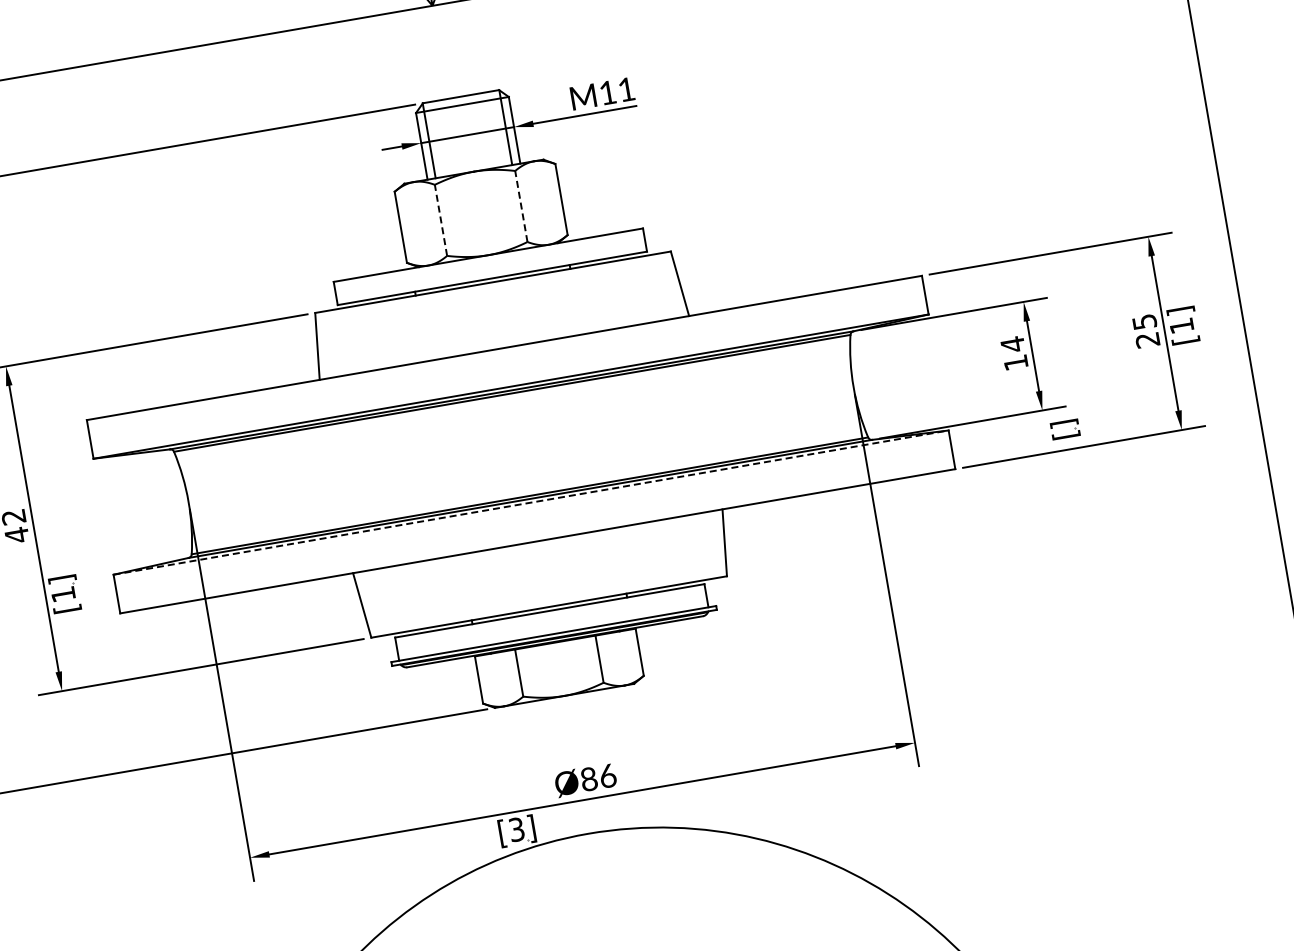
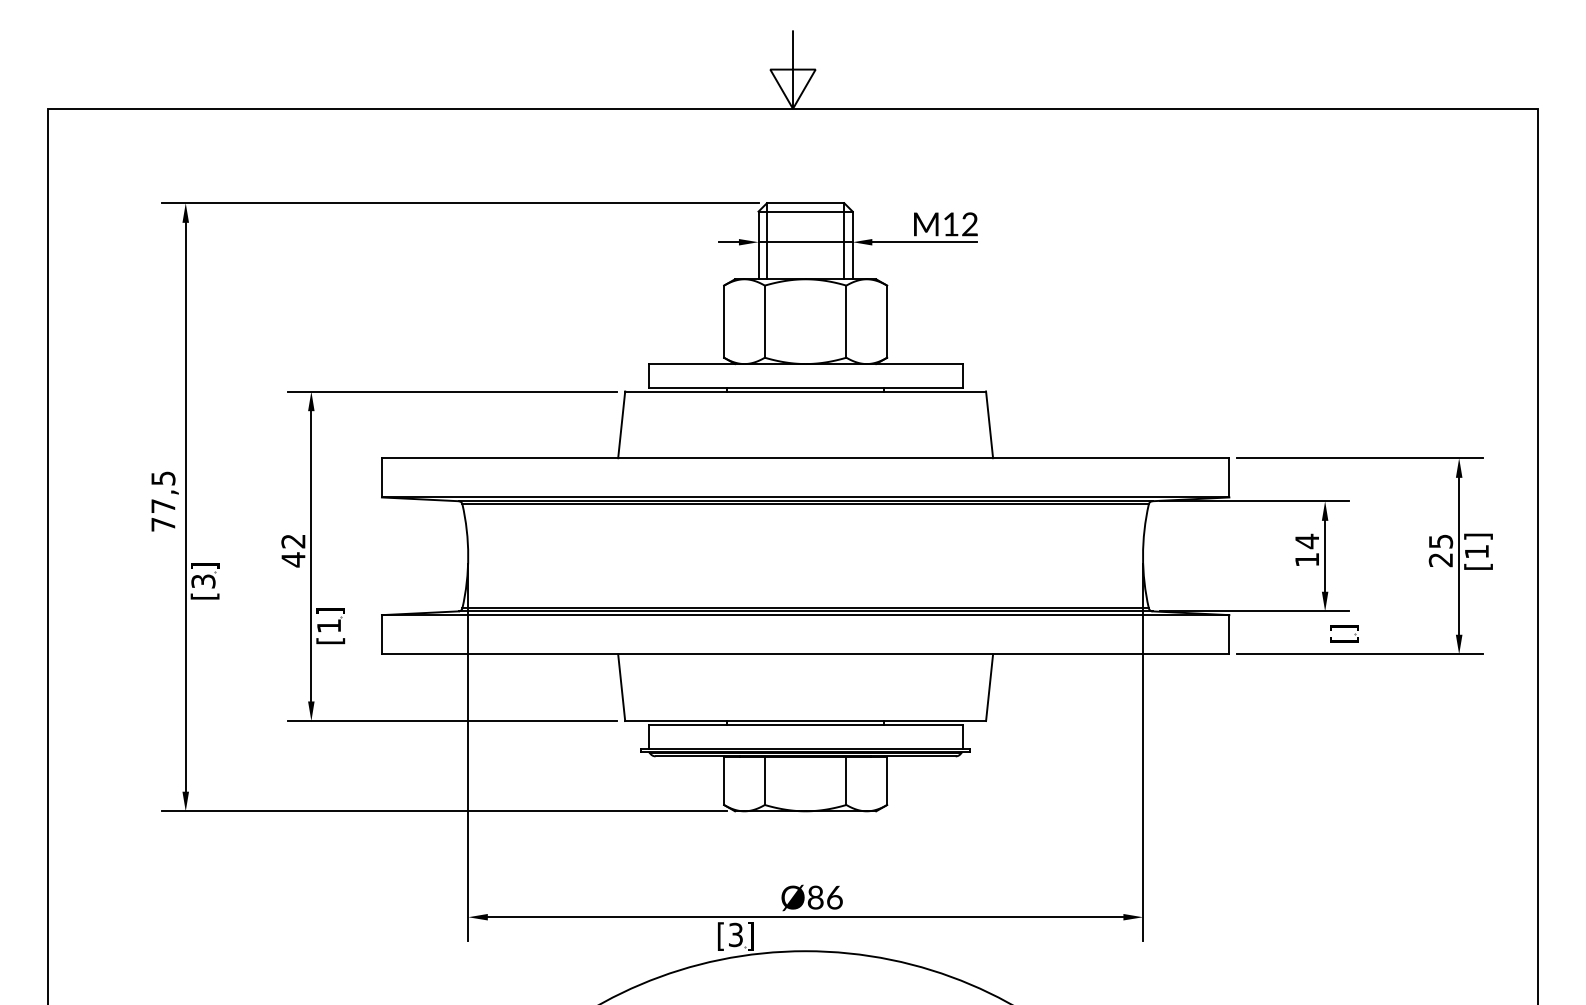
text: (626, 89) -> (969, 224), M11 -> M12
line: (521, 206) -> (846, 321), dashed -> solid
line: (440, 220) -> (764, 321), dashed -> solid
line: (531, 502) -> (805, 615), dashed -> solid

